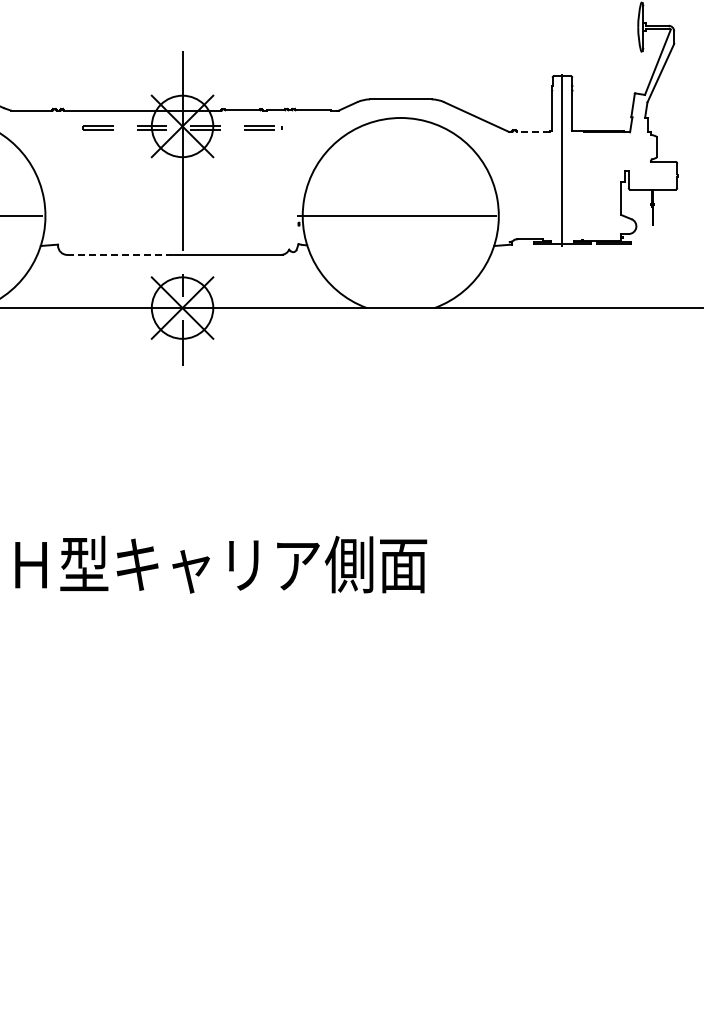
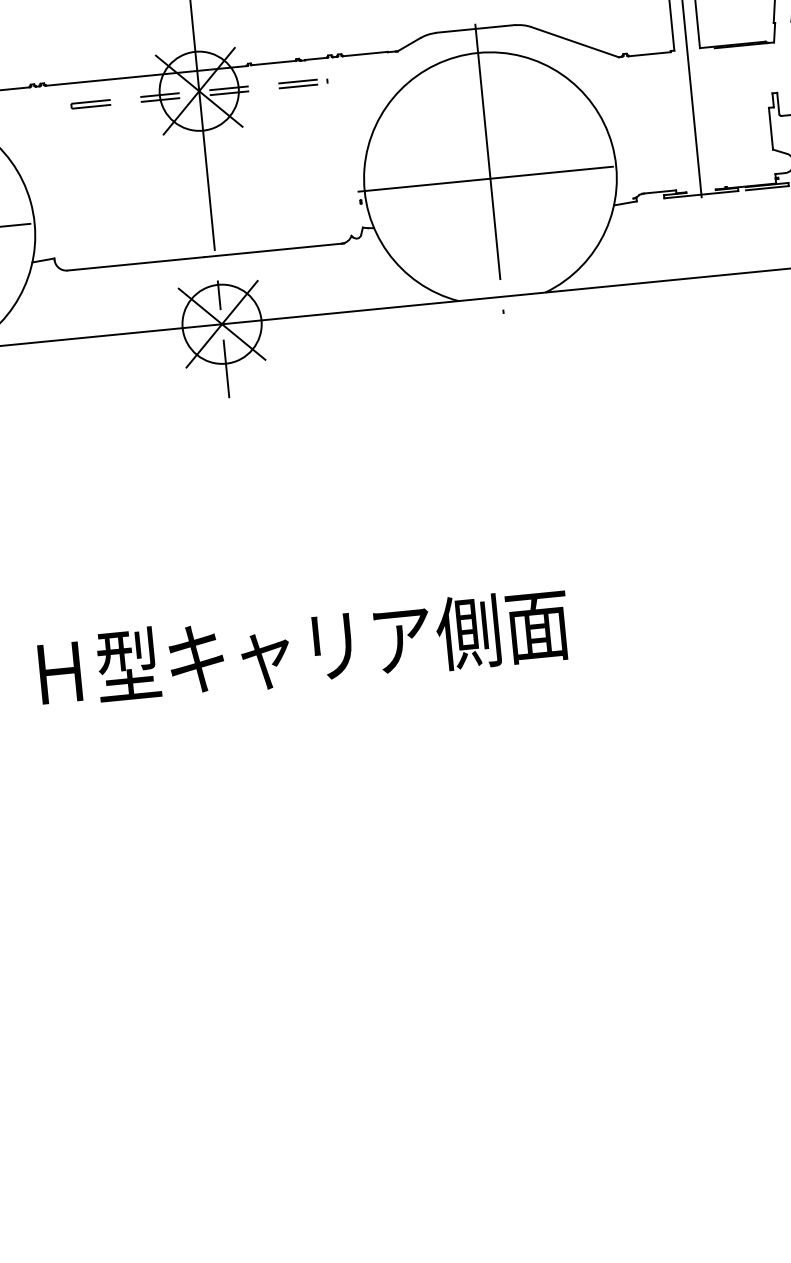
line: (532, 131) -> (648, 53), dashed -> solid
line: (400, 208) -> (489, 169), added
line: (121, 254) -> (137, 263), dashed -> solid

